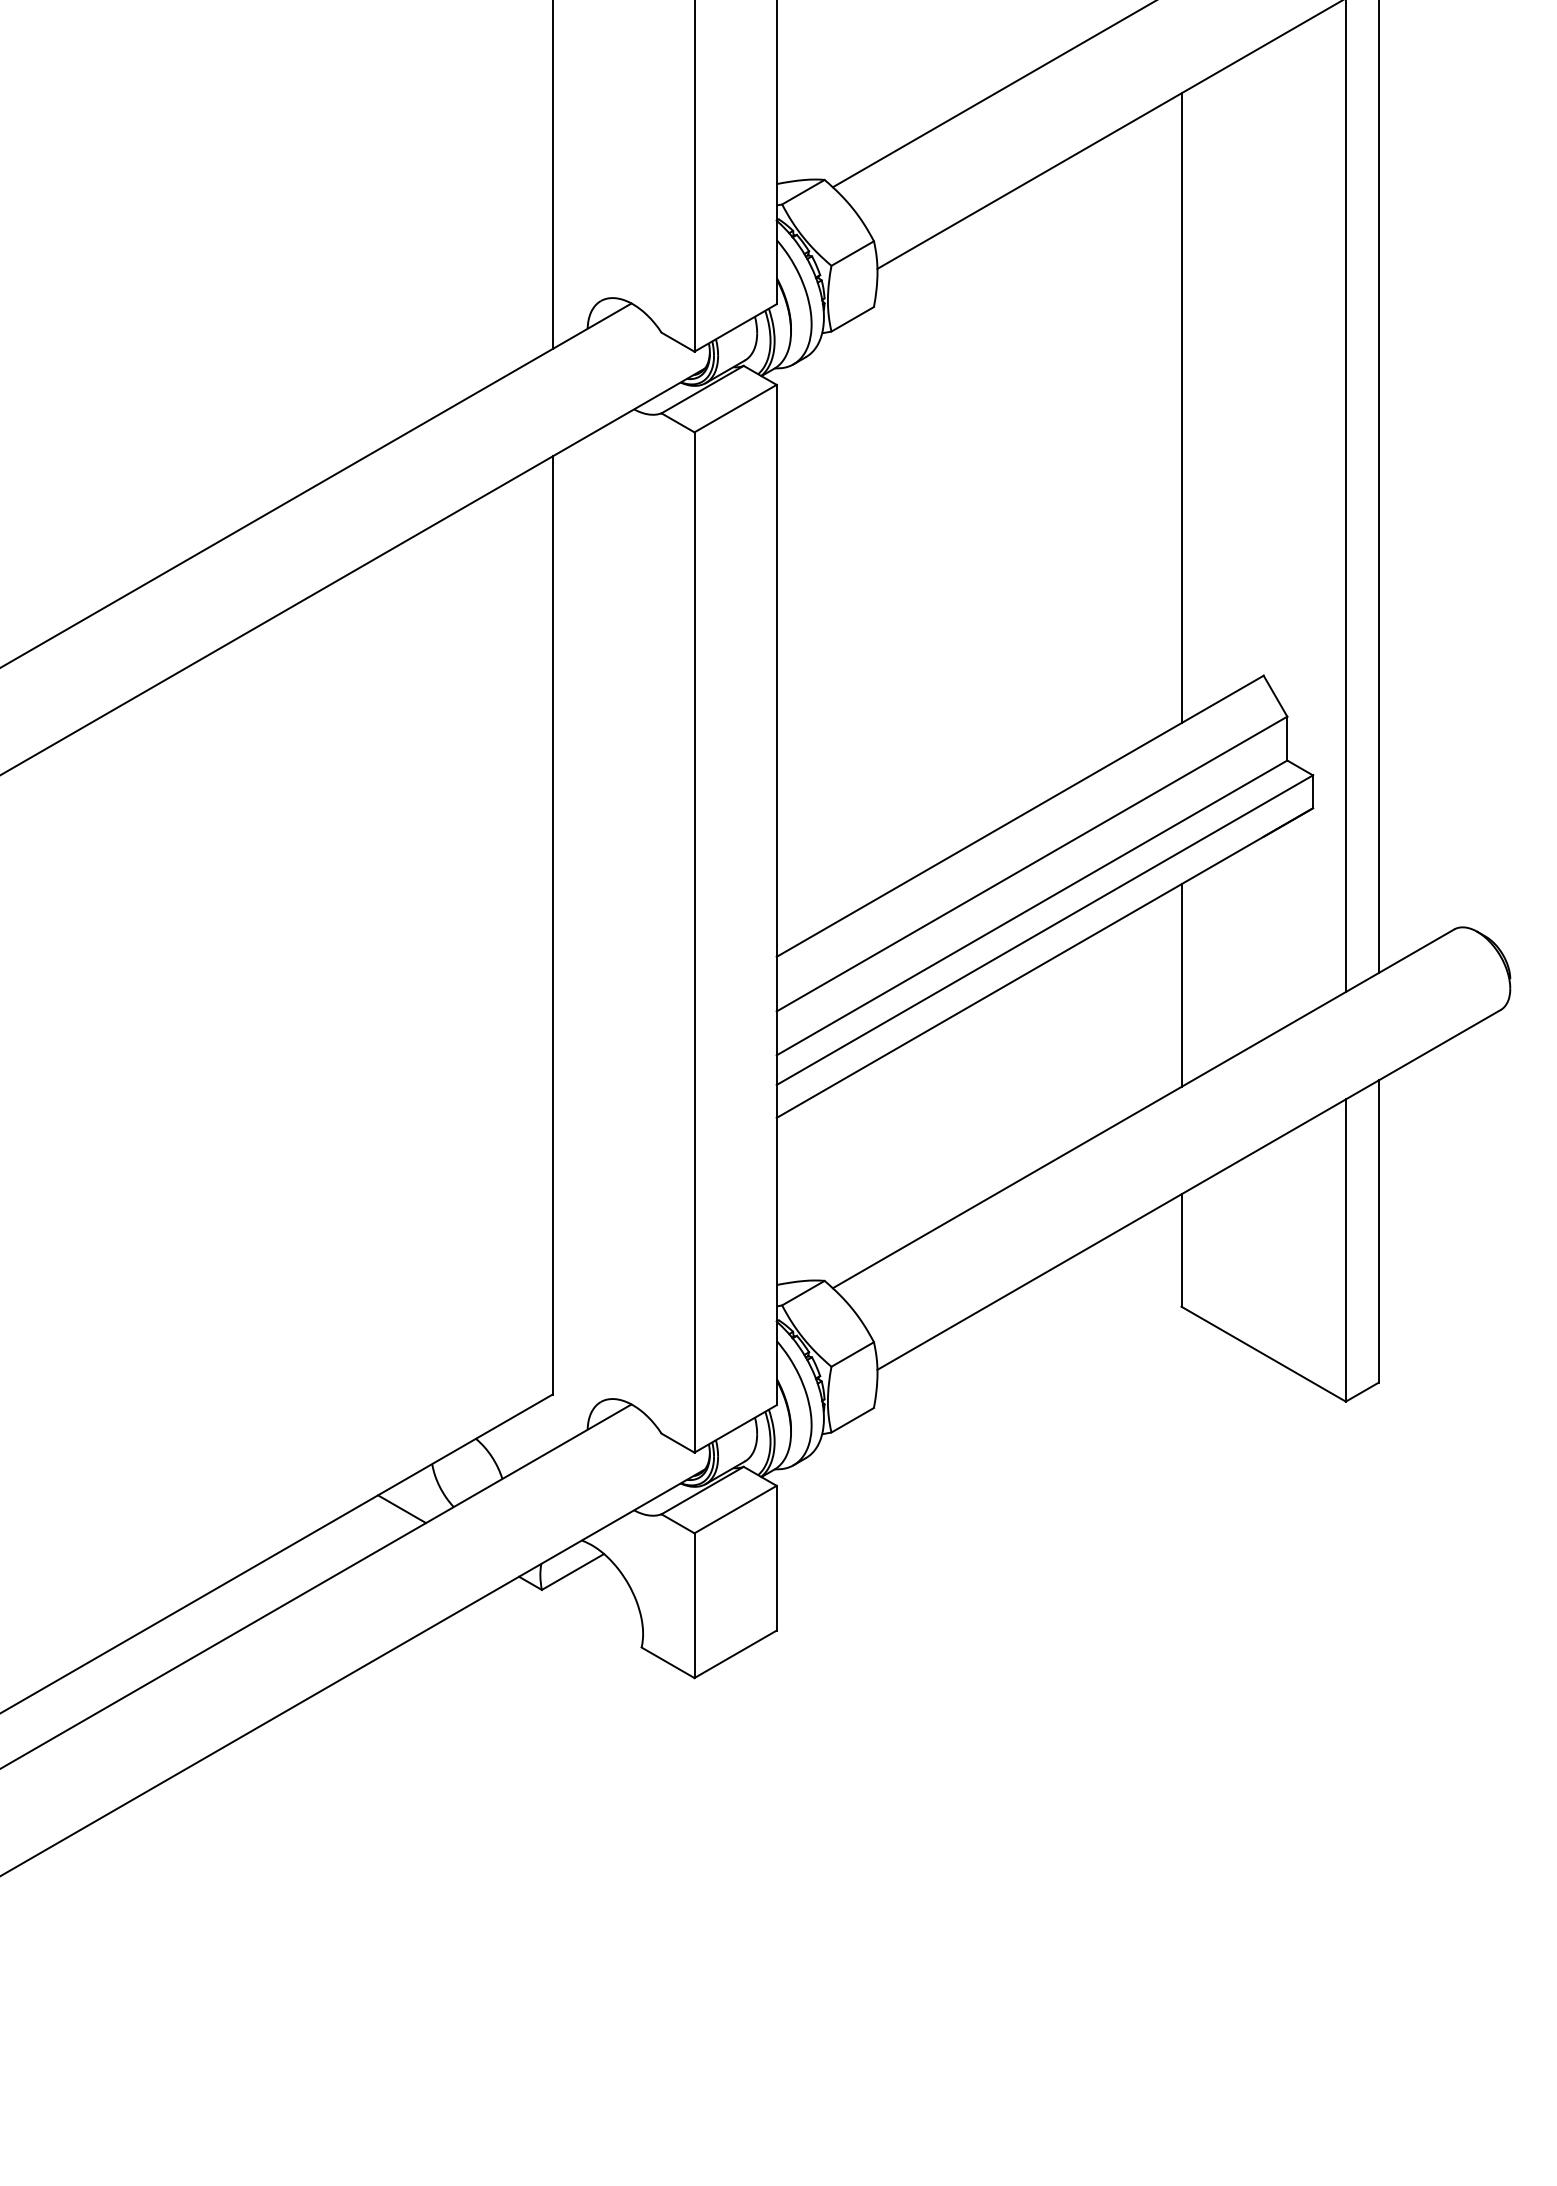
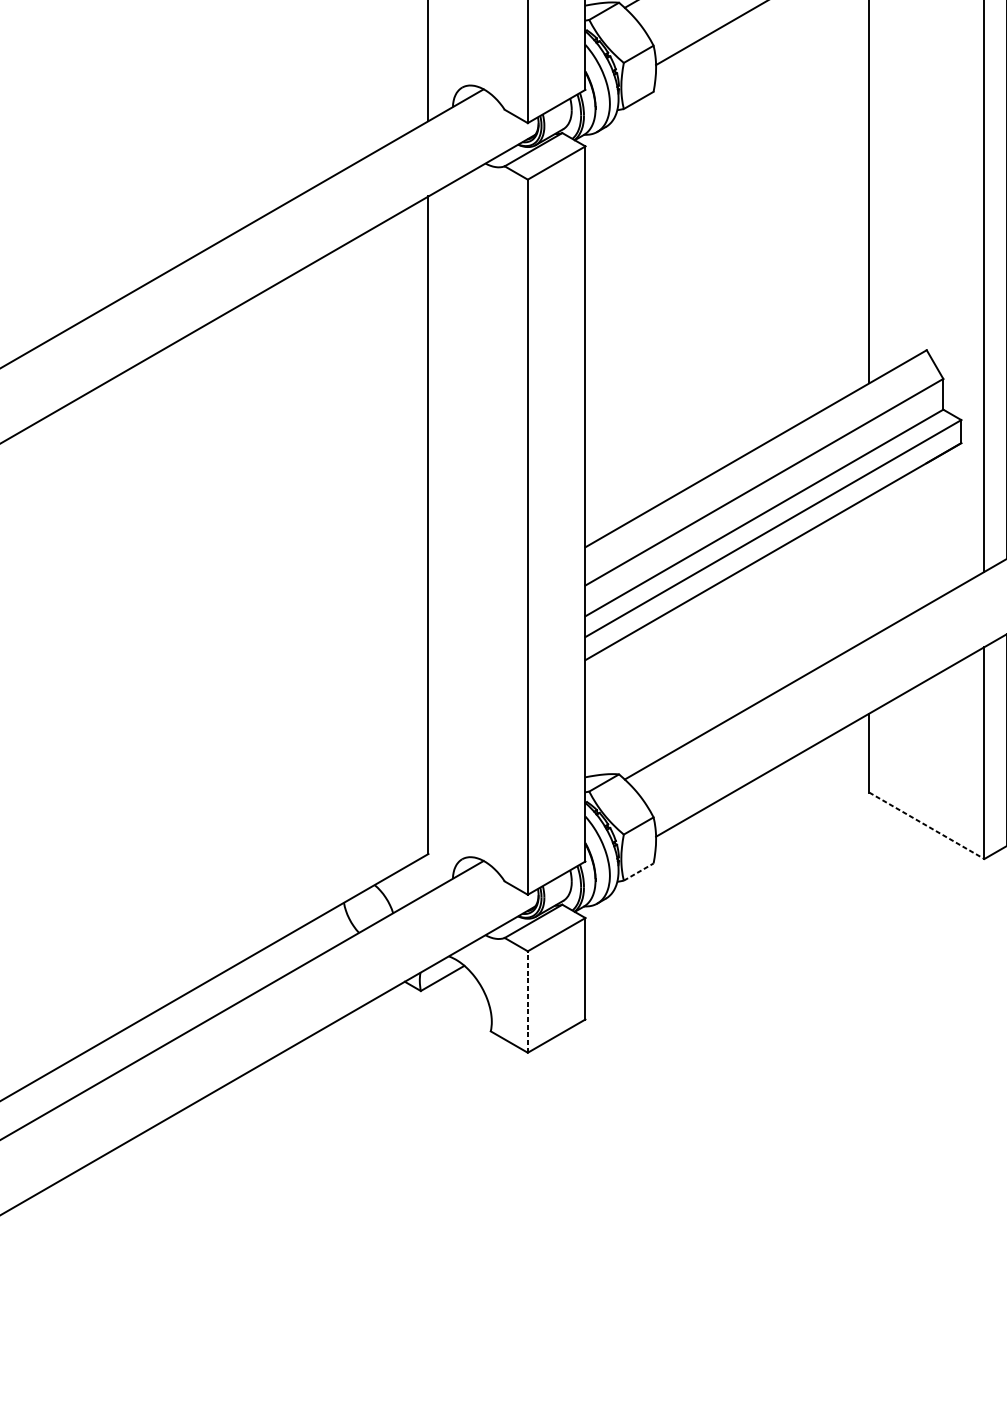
line: (1181, 985) -> (869, 567), removed
line: (1263, 1354) -> (926, 825), solid -> dashed
line: (852, 1420) -> (638, 872), solid -> dashed
line: (402, 1509) -> (323, 934), removed
line: (694, 1605) -> (527, 1001), solid -> dashed

